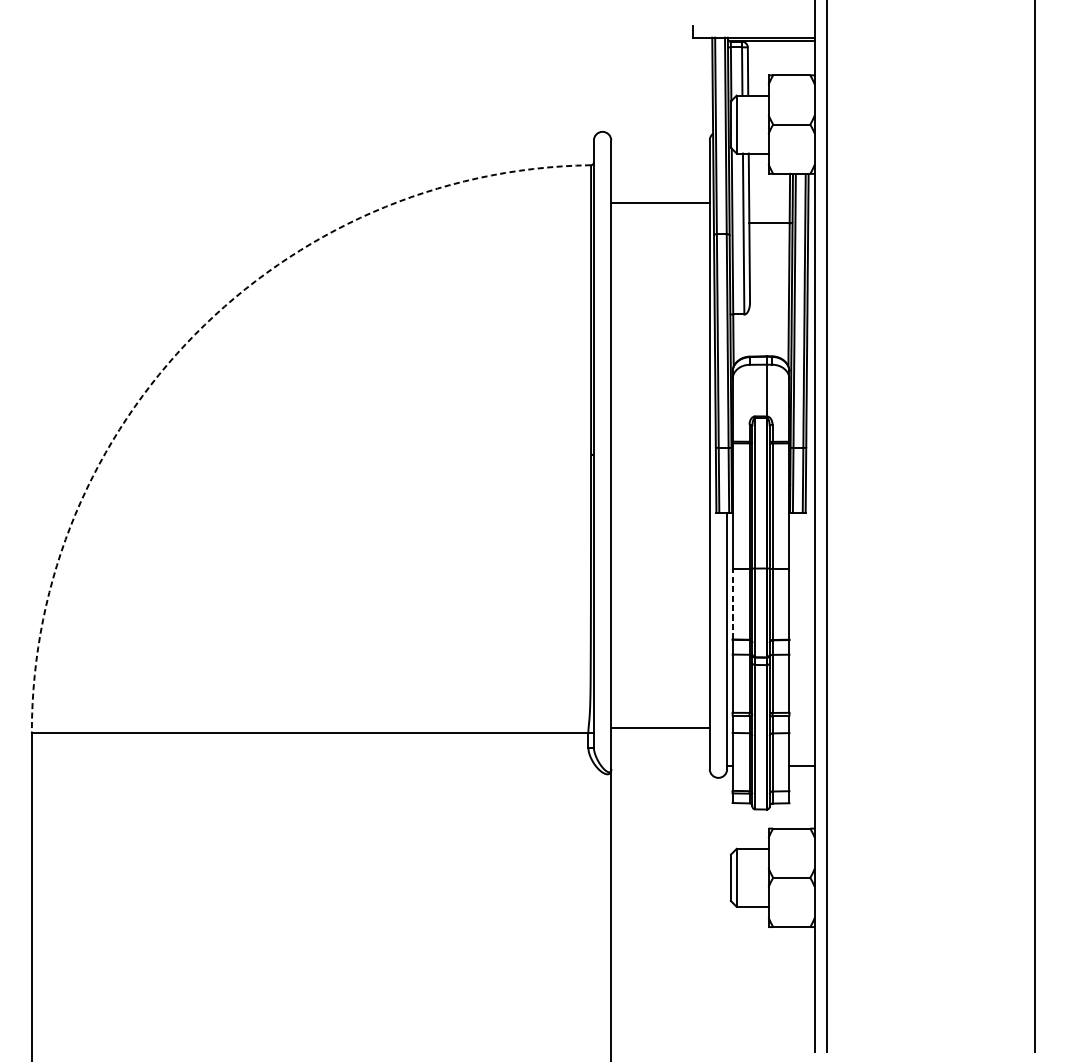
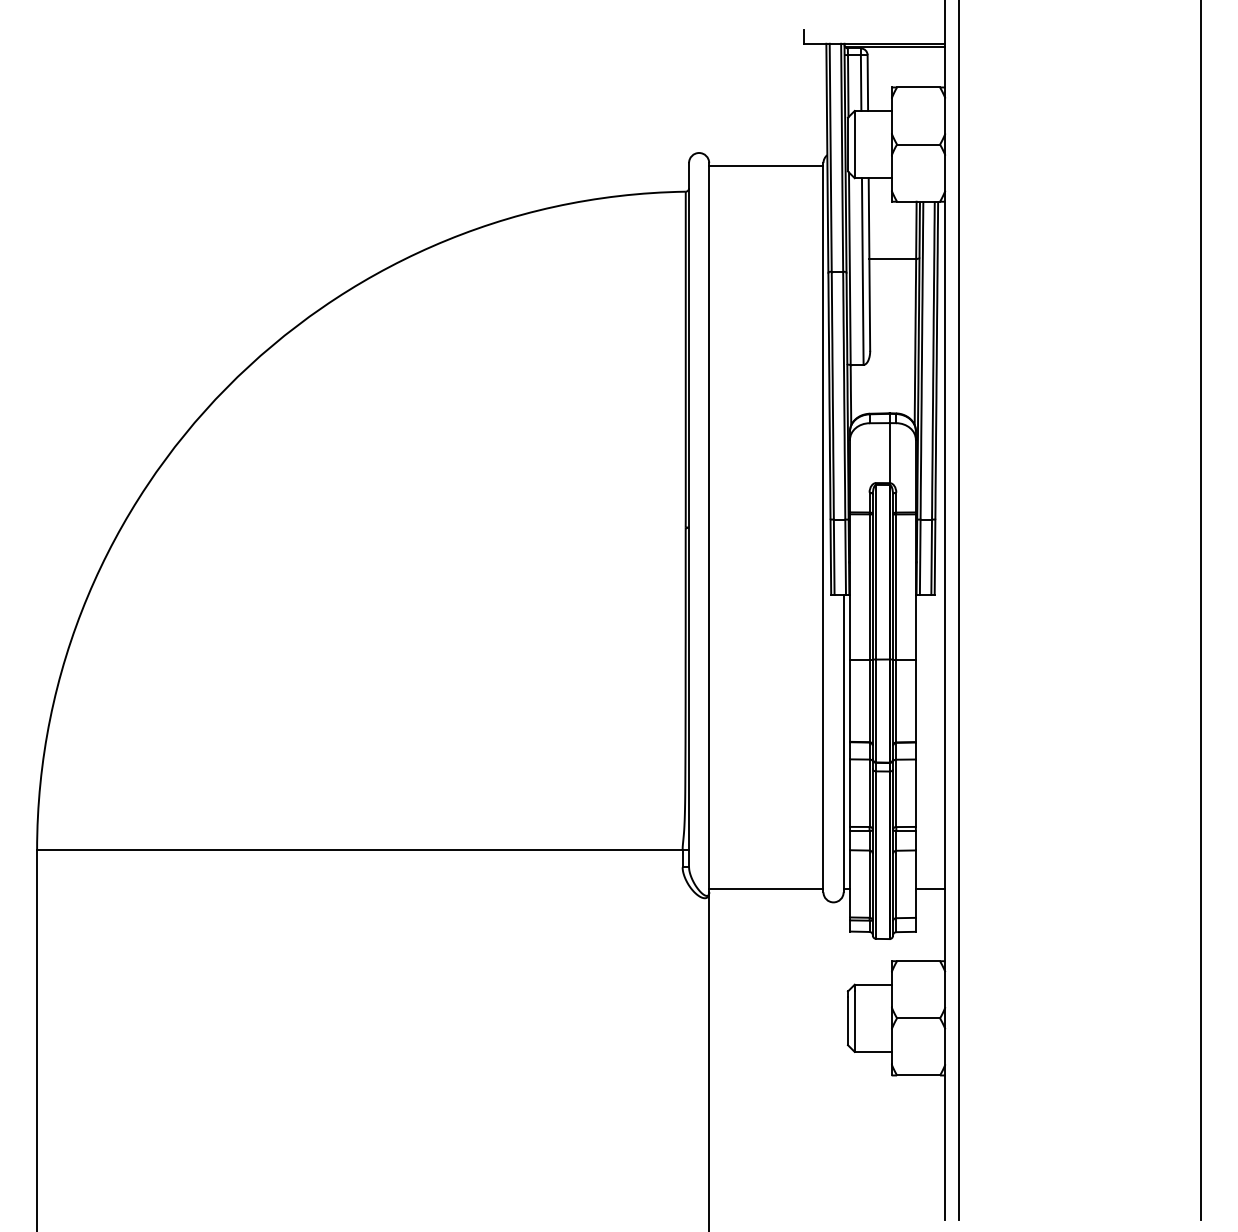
line: (660, 202) -> (766, 166), moved
arc: (195, 334) -> (226, 388), dashed -> solid
line: (733, 603) -> (850, 700), dashed -> solid
line: (660, 727) -> (766, 888), moved

